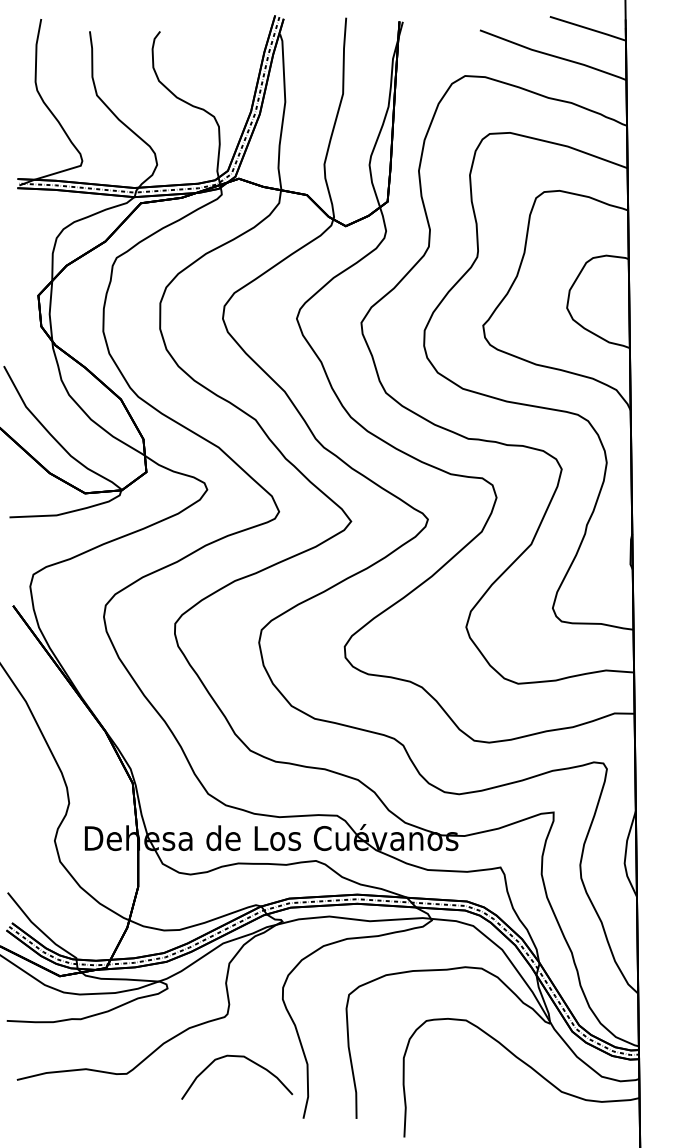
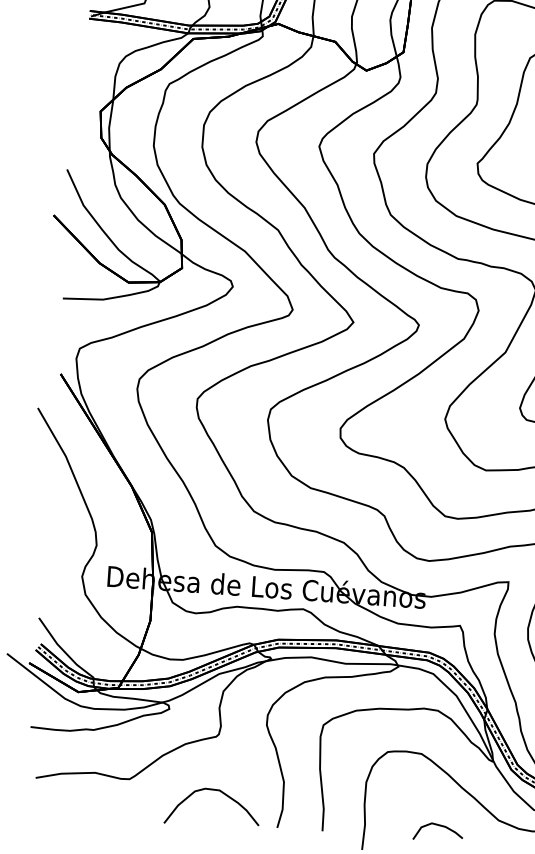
curve: (237, 1057) -> (214, 790), moved
curve: (492, 1103) -> (439, 826), added

